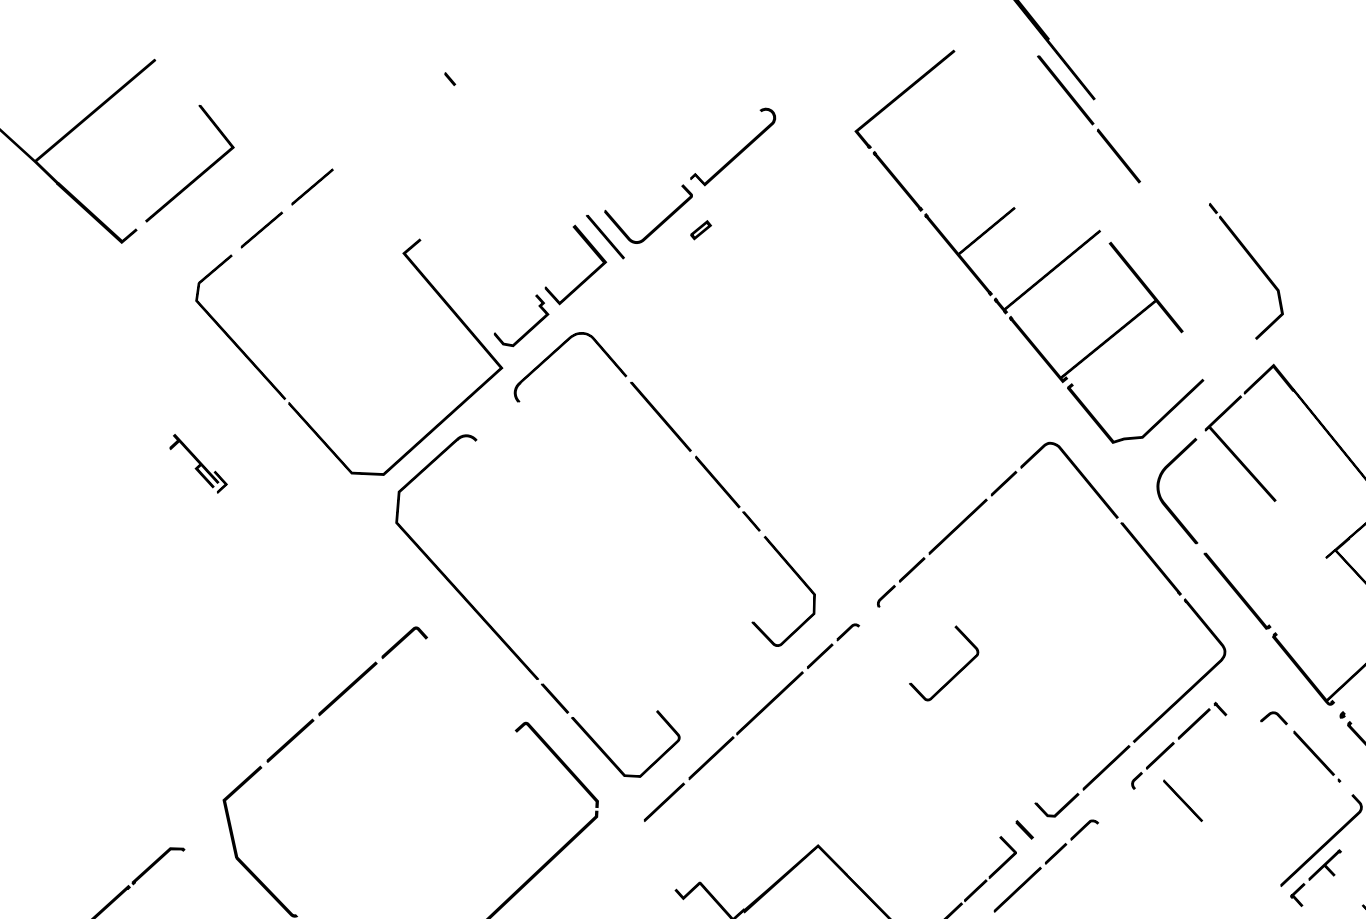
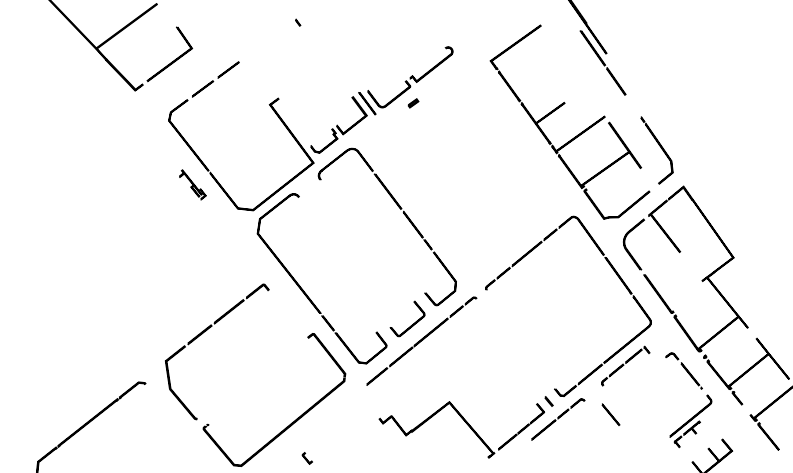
part: (1246, 270) -> (656, 150), moved
part: (197, 462) -> (192, 184), moved
part: (950, 676) -> (410, 325), moved
line: (1182, 800) -> (610, 414), moved

